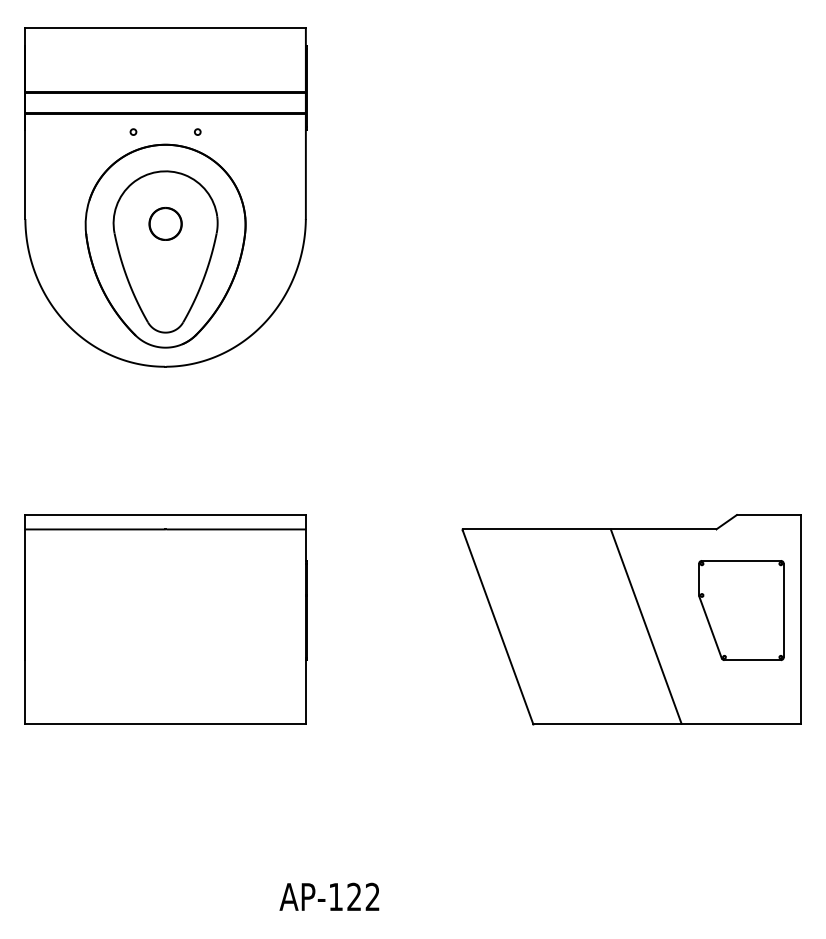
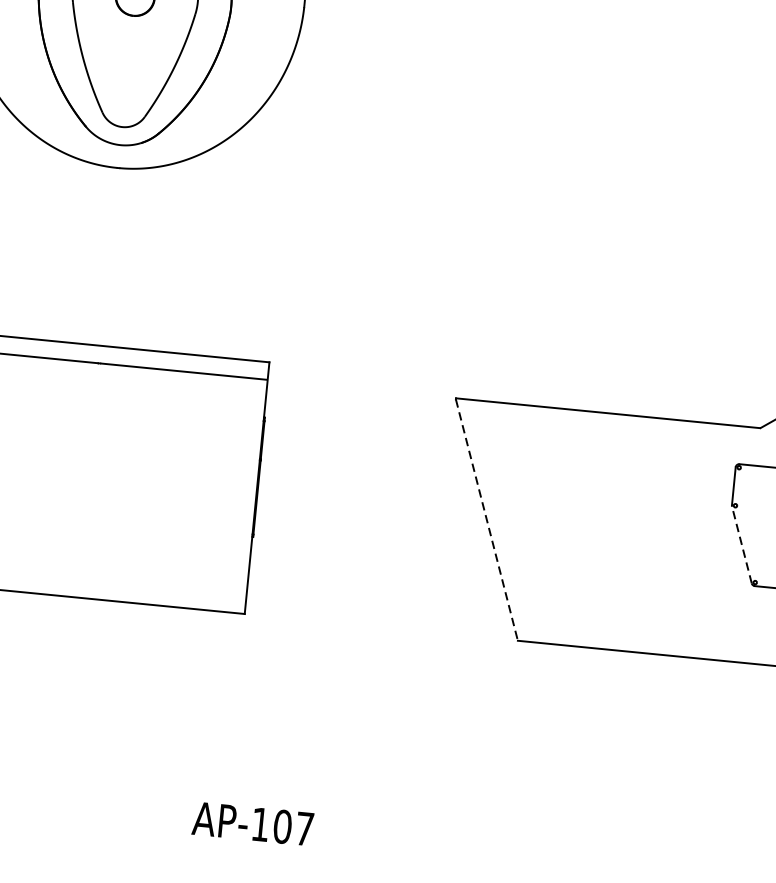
line: (645, 626) -> (663, 536), removed
line: (498, 627) -> (487, 520), solid -> dashed
line: (710, 627) -> (741, 545), solid -> dashed
text: (363, 896) -> (293, 827), AP-122 -> AP-107

